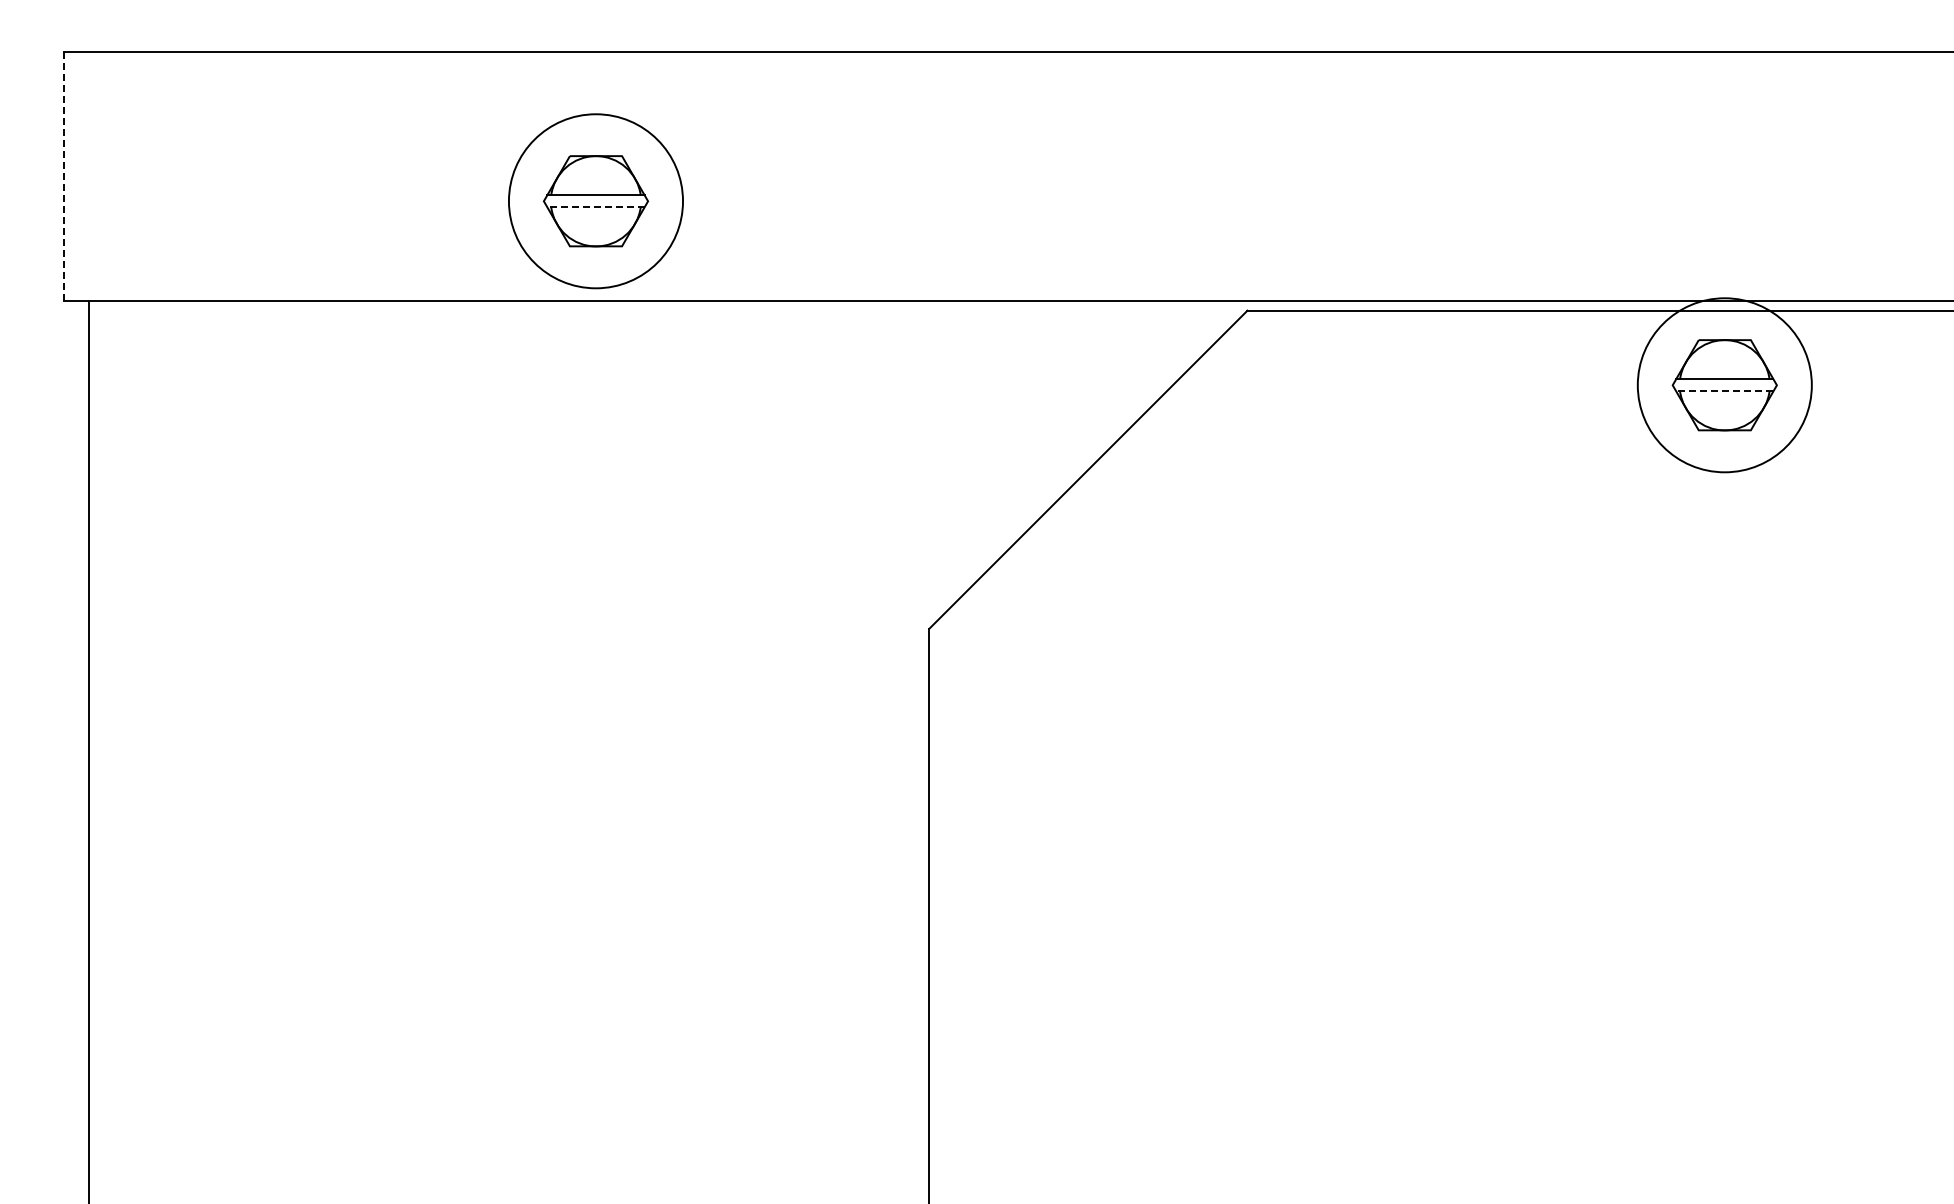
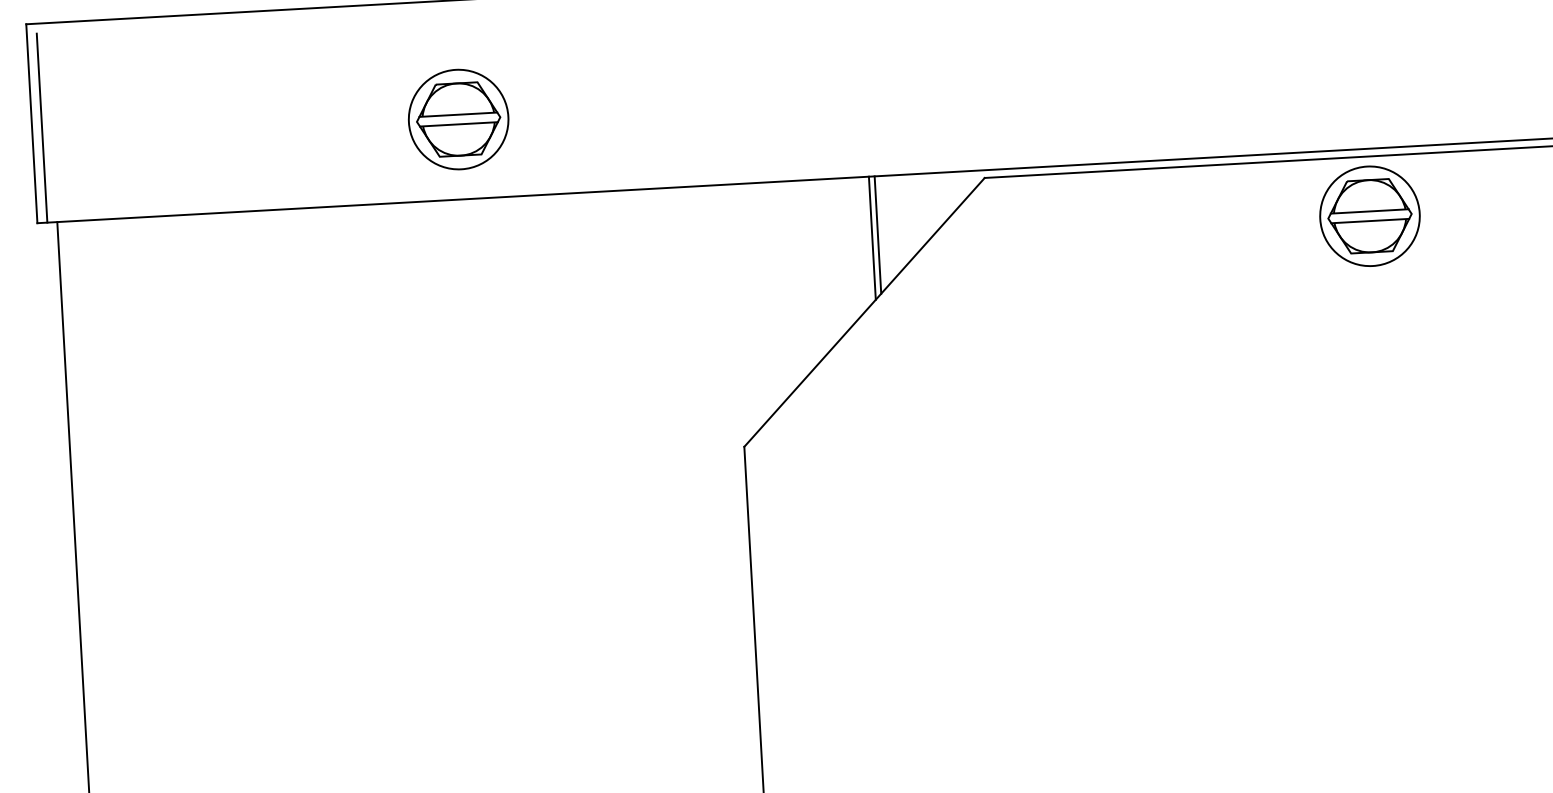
line: (63, 177) -> (31, 124), dashed -> solid
line: (76, 182) -> (42, 127), added
circle: (595, 201) -> (458, 119), size x0.71
line: (595, 207) -> (458, 124), dashed -> solid
line: (1110, 374) -> (878, 235), added
line: (1103, 377) -> (872, 237), added
circle: (1724, 385) -> (1369, 216), size x0.71
line: (1724, 391) -> (1370, 221), dashed -> solid

